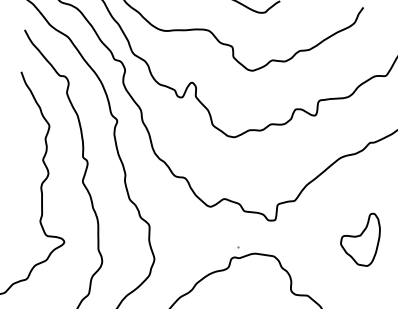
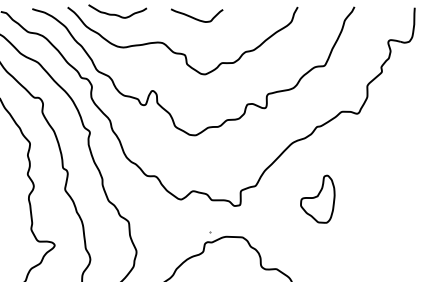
part: (360, 237) -> (317, 198), moved

